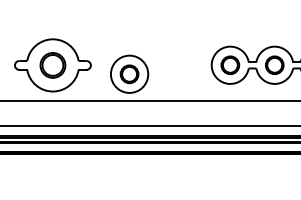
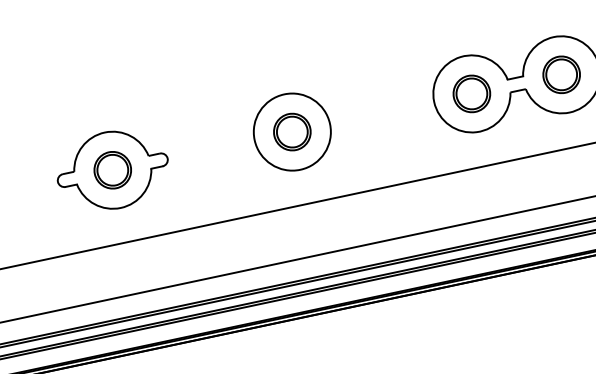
part: (52, 64) -> (111, 168), size x0.71
part: (129, 73) -> (291, 130), moved

